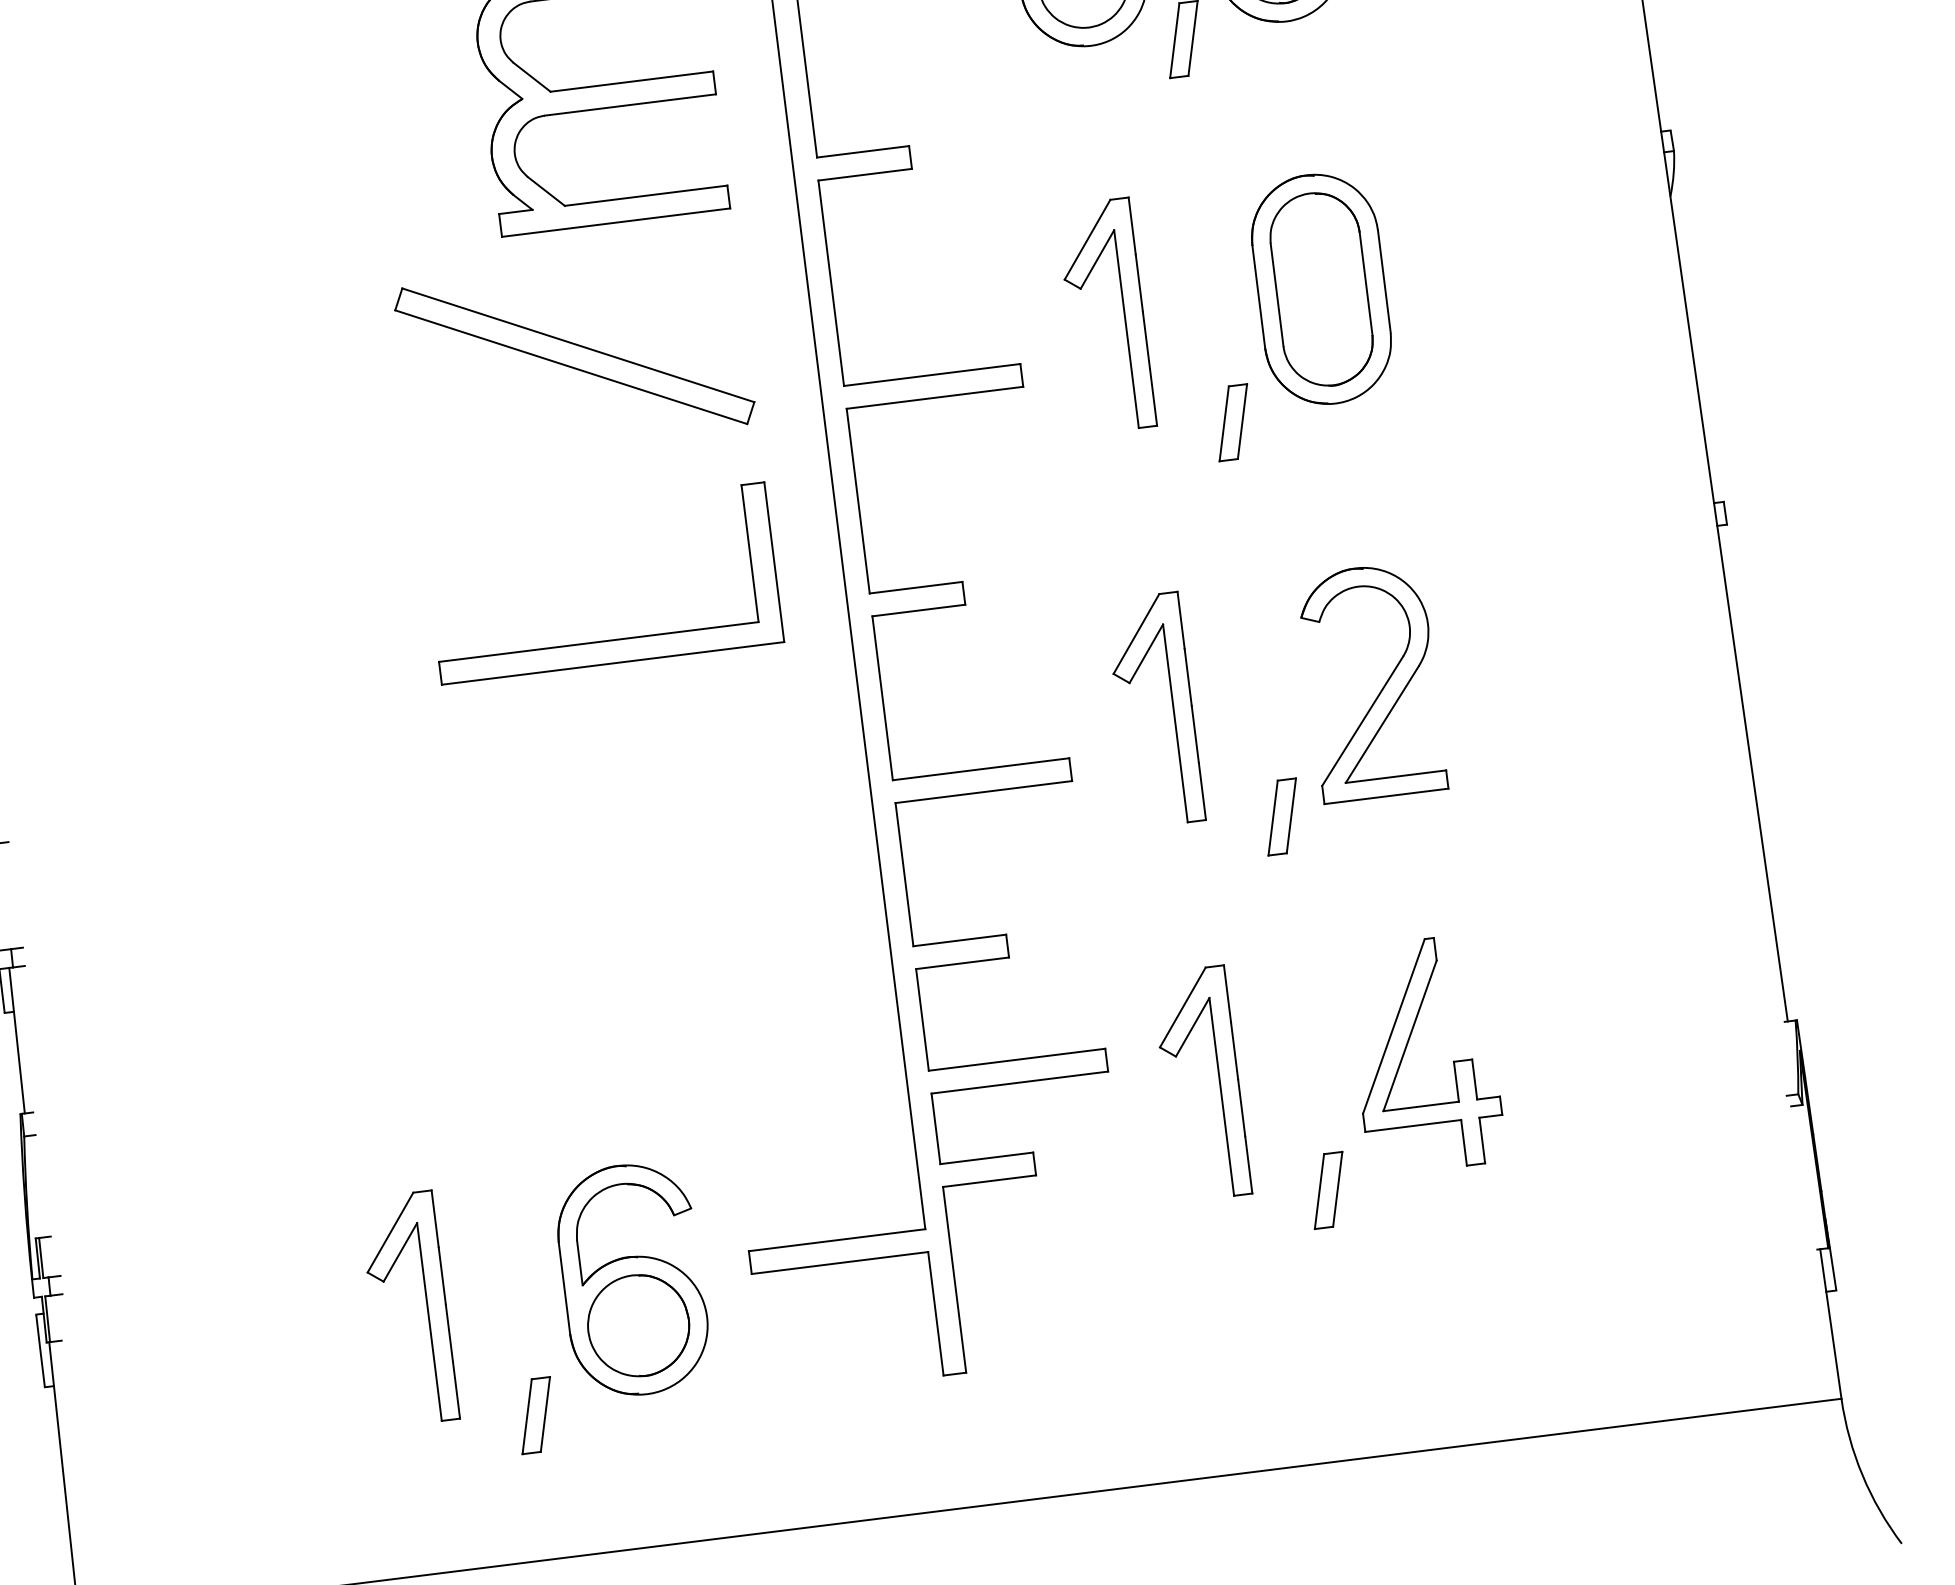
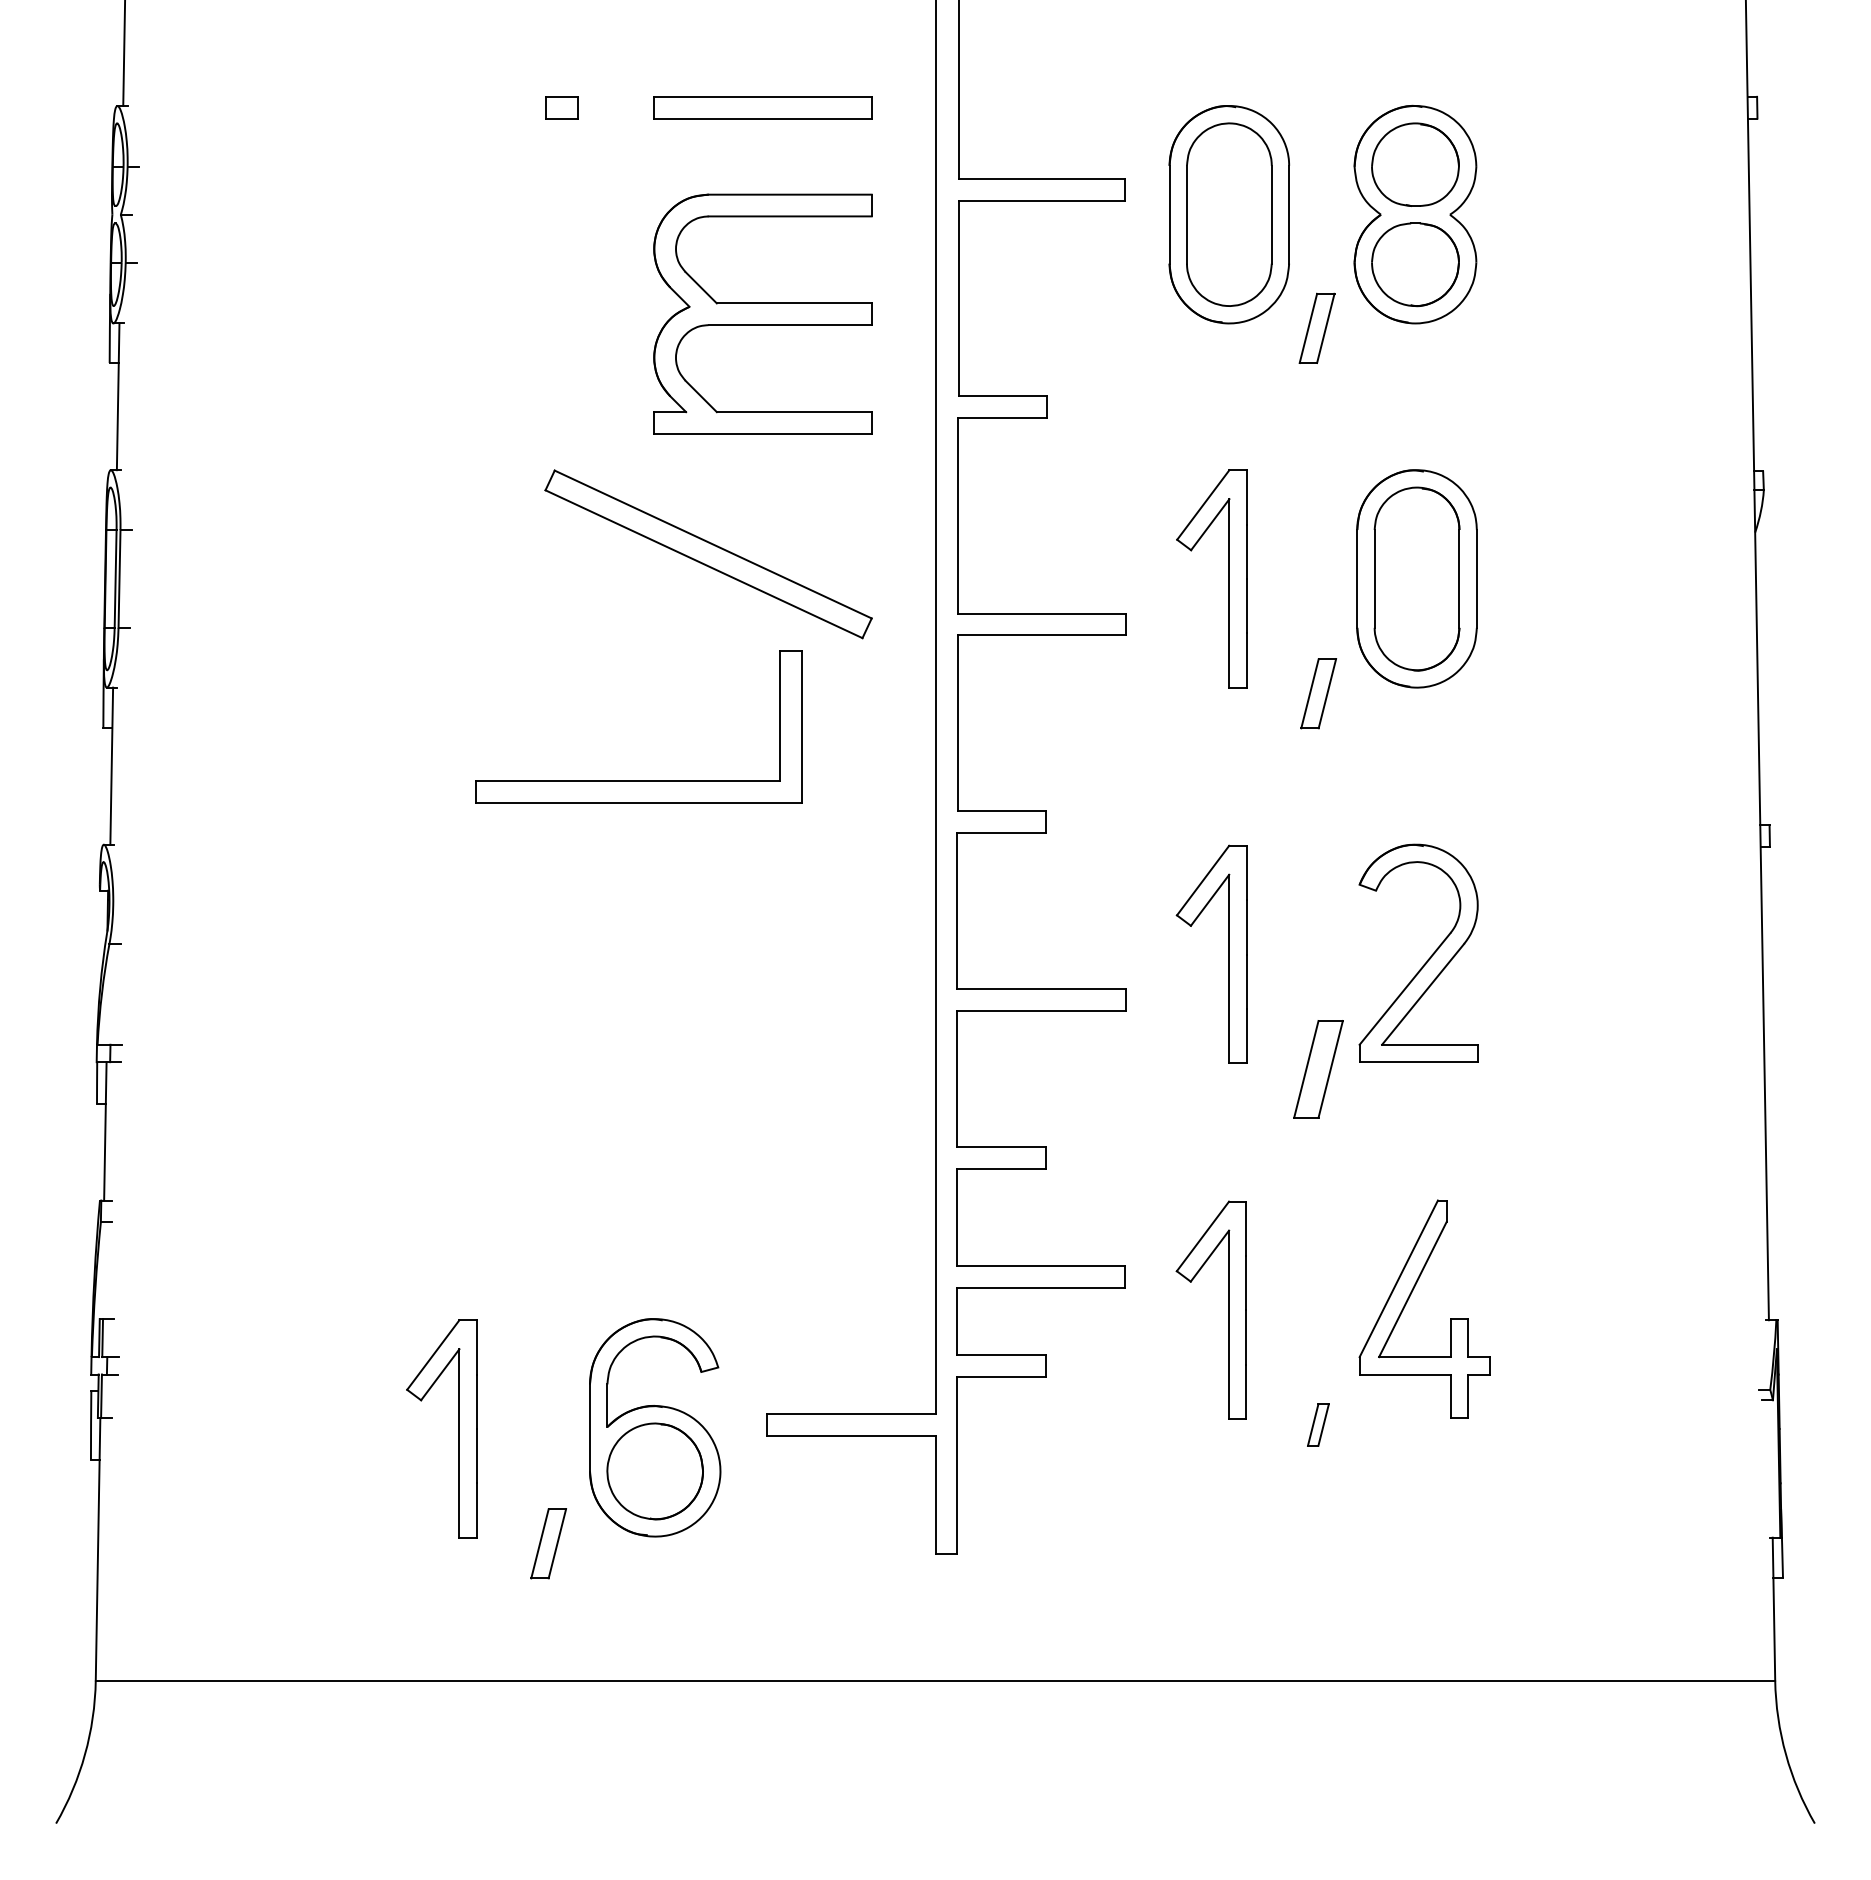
part: (609, 639) -> (638, 780), moved
part: (1282, 816) -> (1318, 1068), size x1.4
part: (1328, 1189) -> (1318, 1424), size x0.6

